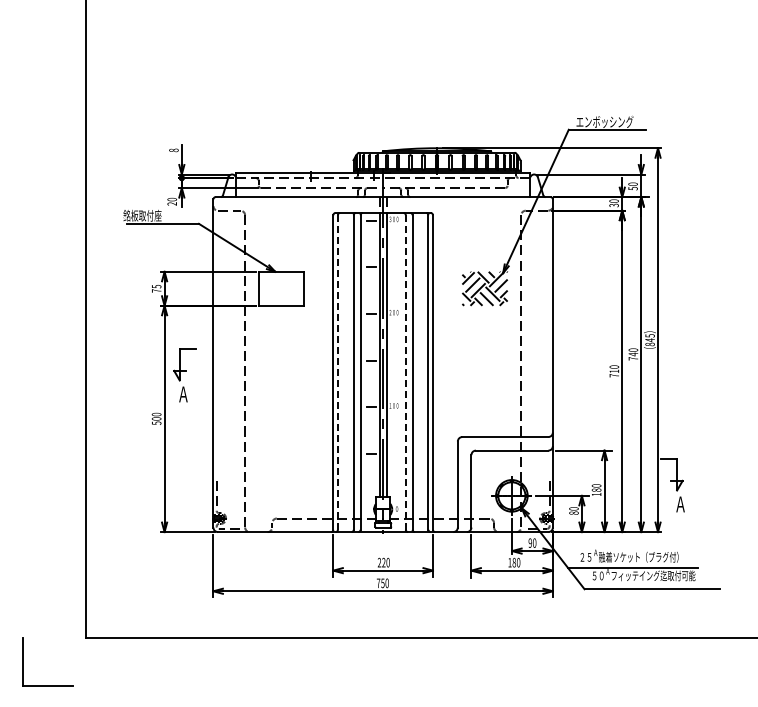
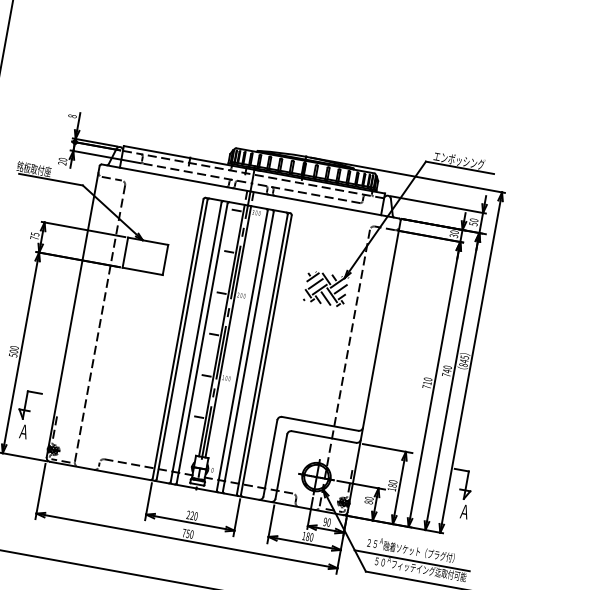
line: (337, 372) -> (181, 339), dashed -> solid
line: (405, 372) -> (242, 350), dashed -> solid
part: (184, 375) -> (27, 415), moved

